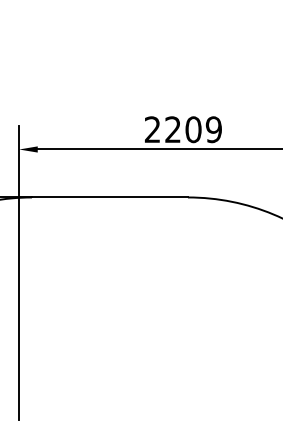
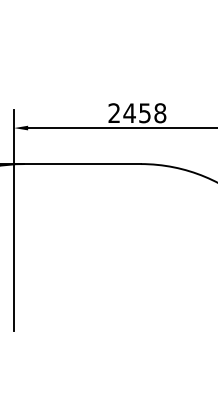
text: (192, 130) -> (144, 113), 2209 -> 2458

